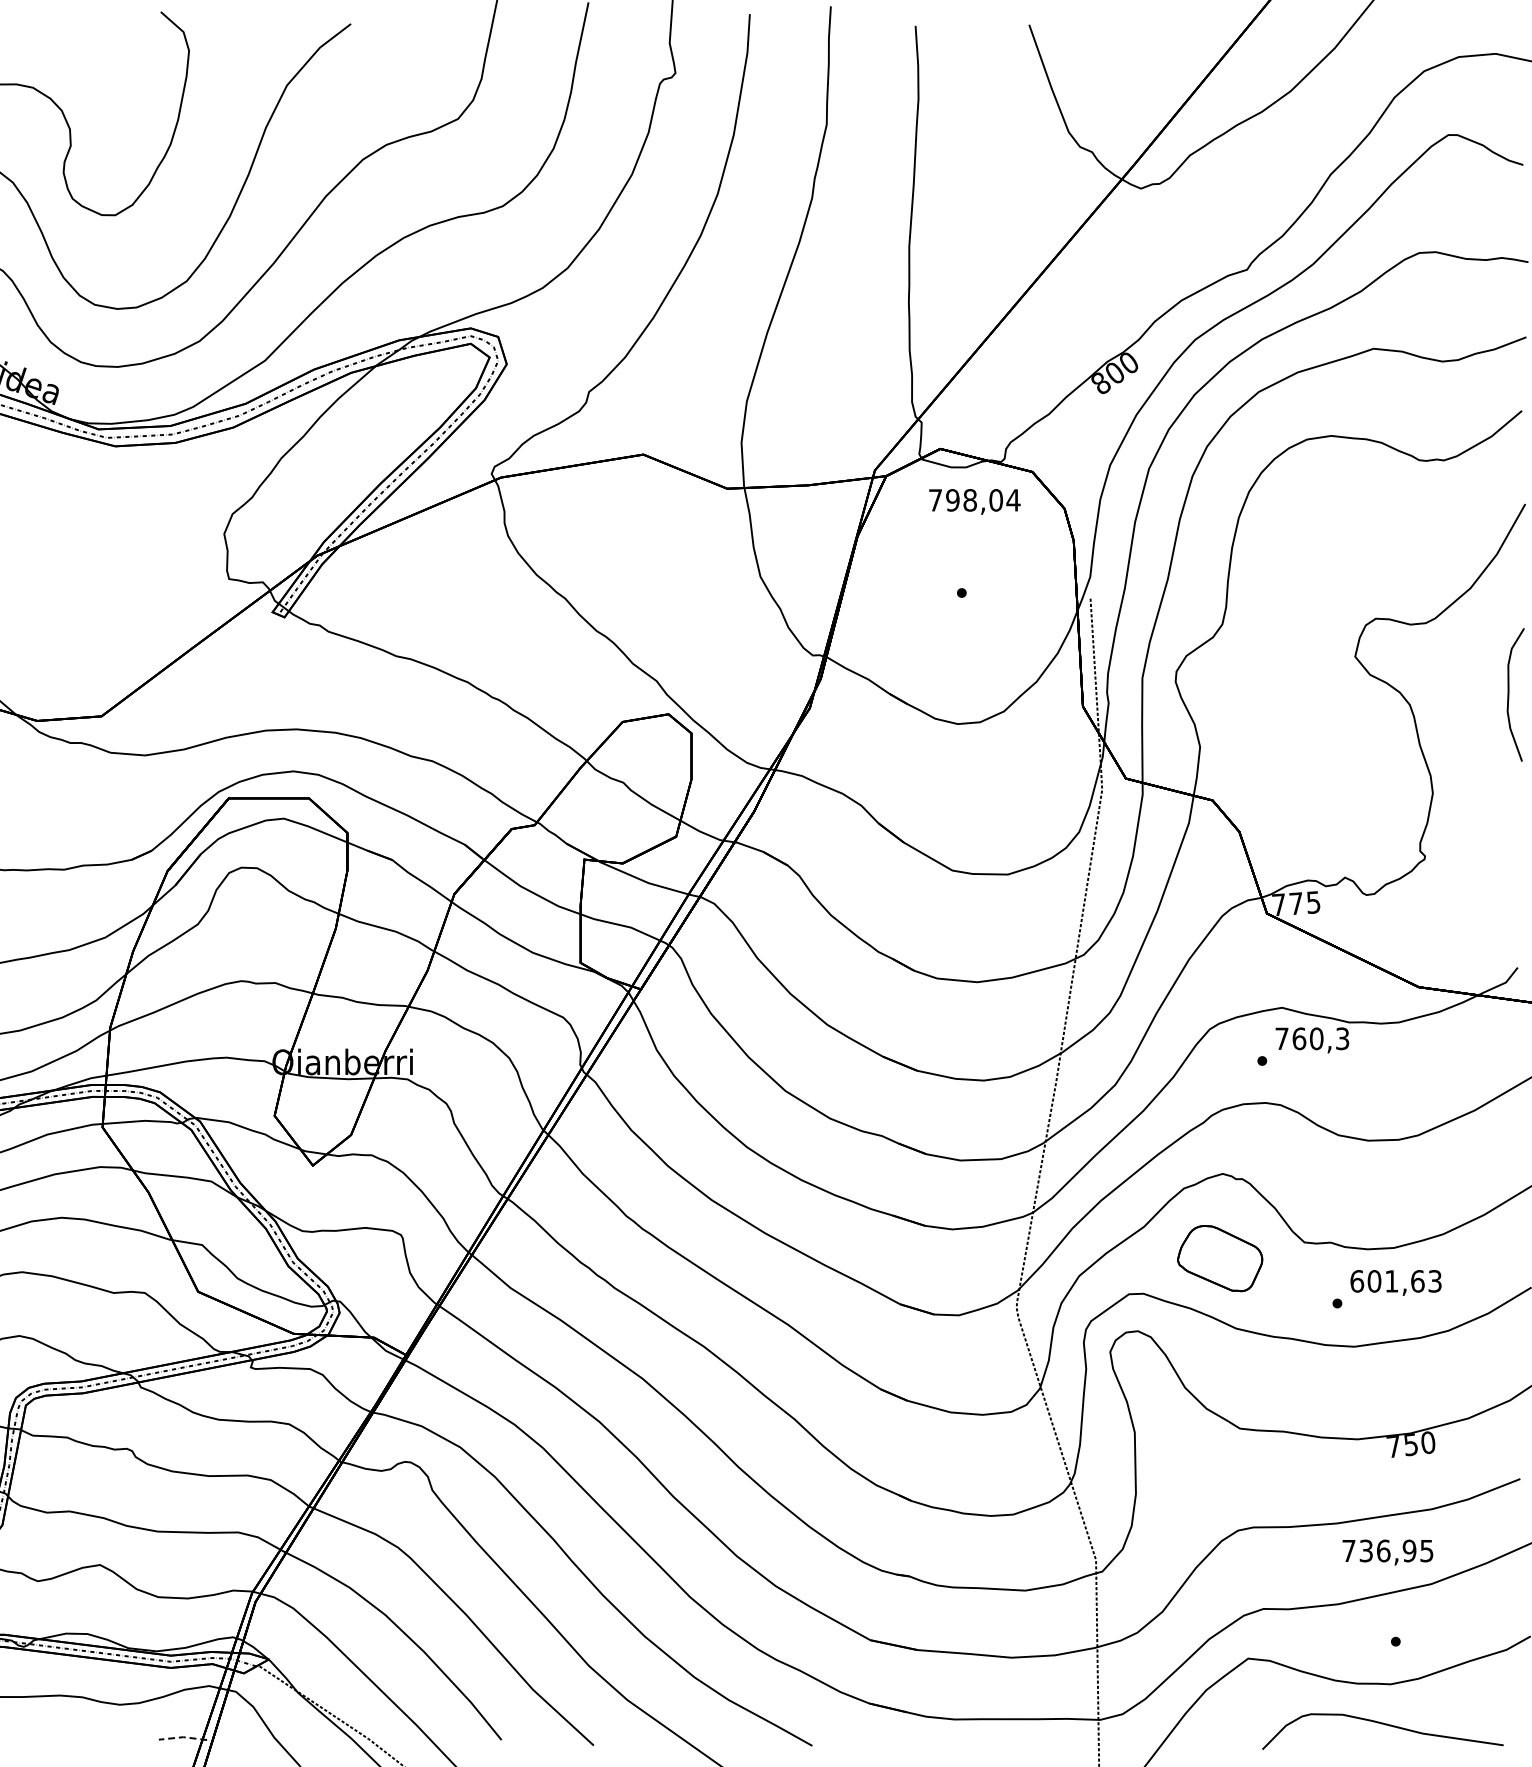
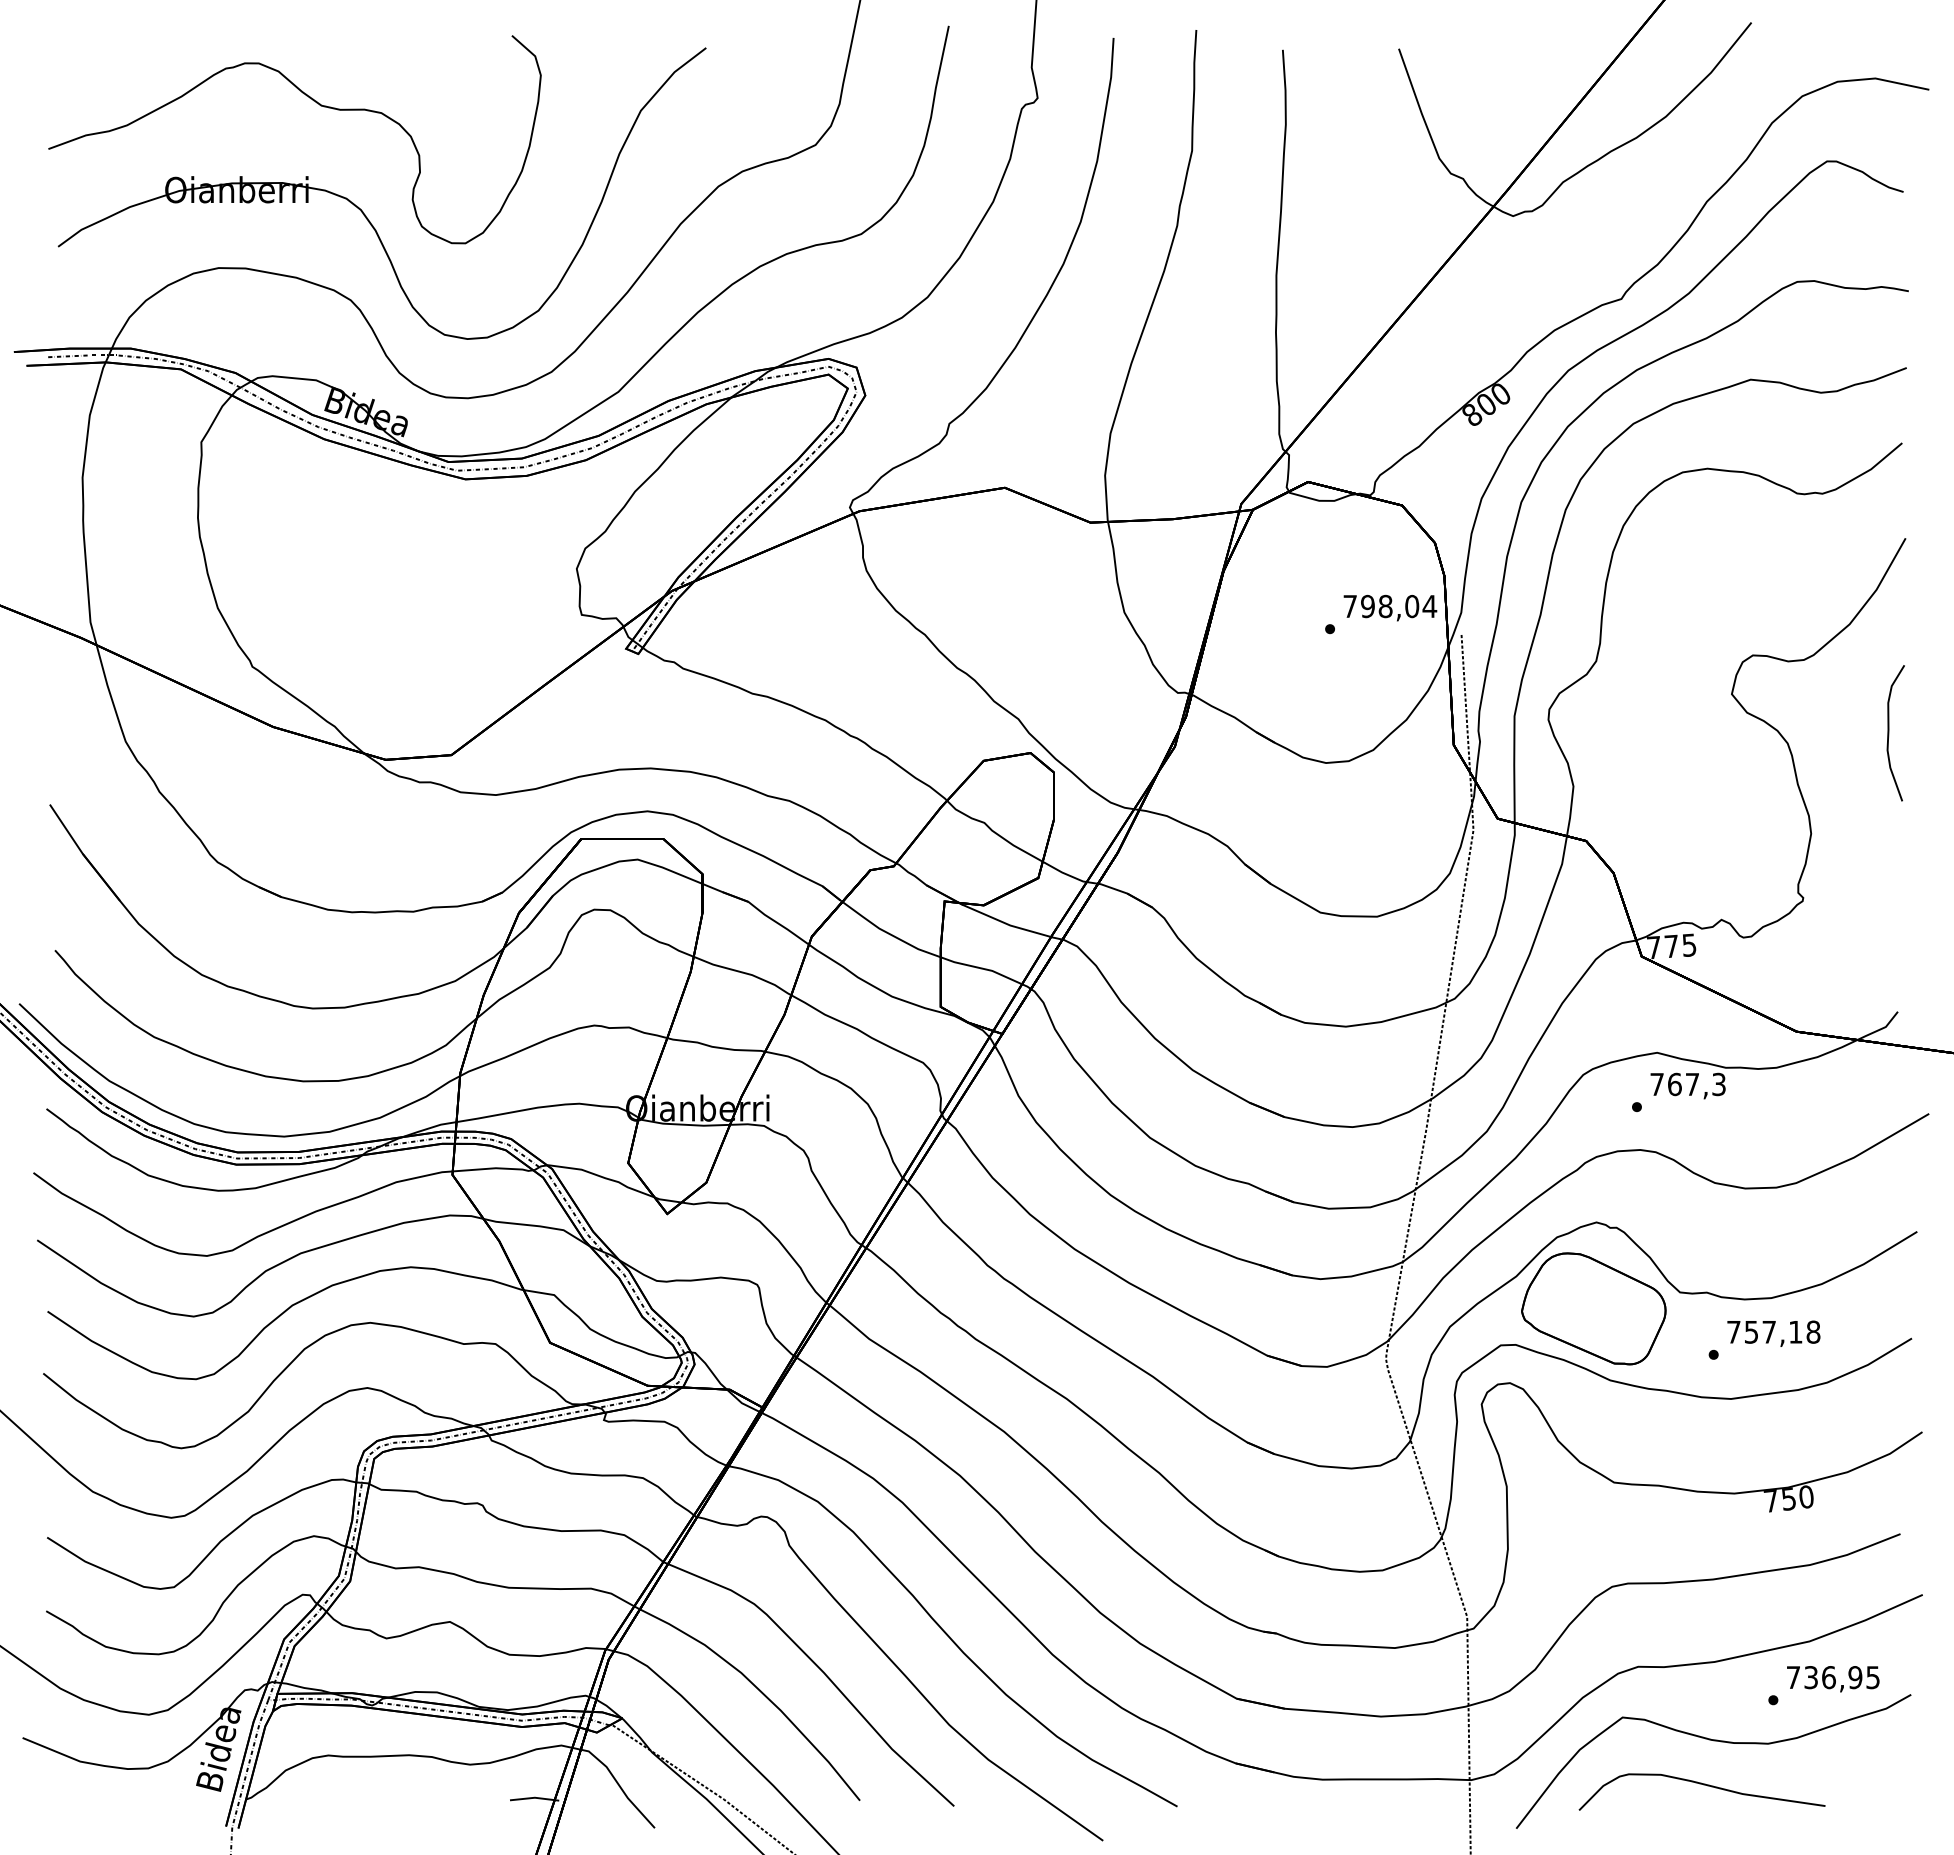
text: (974, 501) -> (1390, 607), moved
text: (1316, 1038) -> (1692, 1084), 760,3 -> 767,3
part: (1219, 1258) -> (1593, 1308), size x1.67
text: (1395, 1280) -> (1773, 1331), 601,63 -> 757,18
text: (1388, 1552) -> (1833, 1679), moved
curve: (1384, 1725) -> (1703, 1785), moved
line: (182, 1736) -> (534, 1797), dashed -> solid

